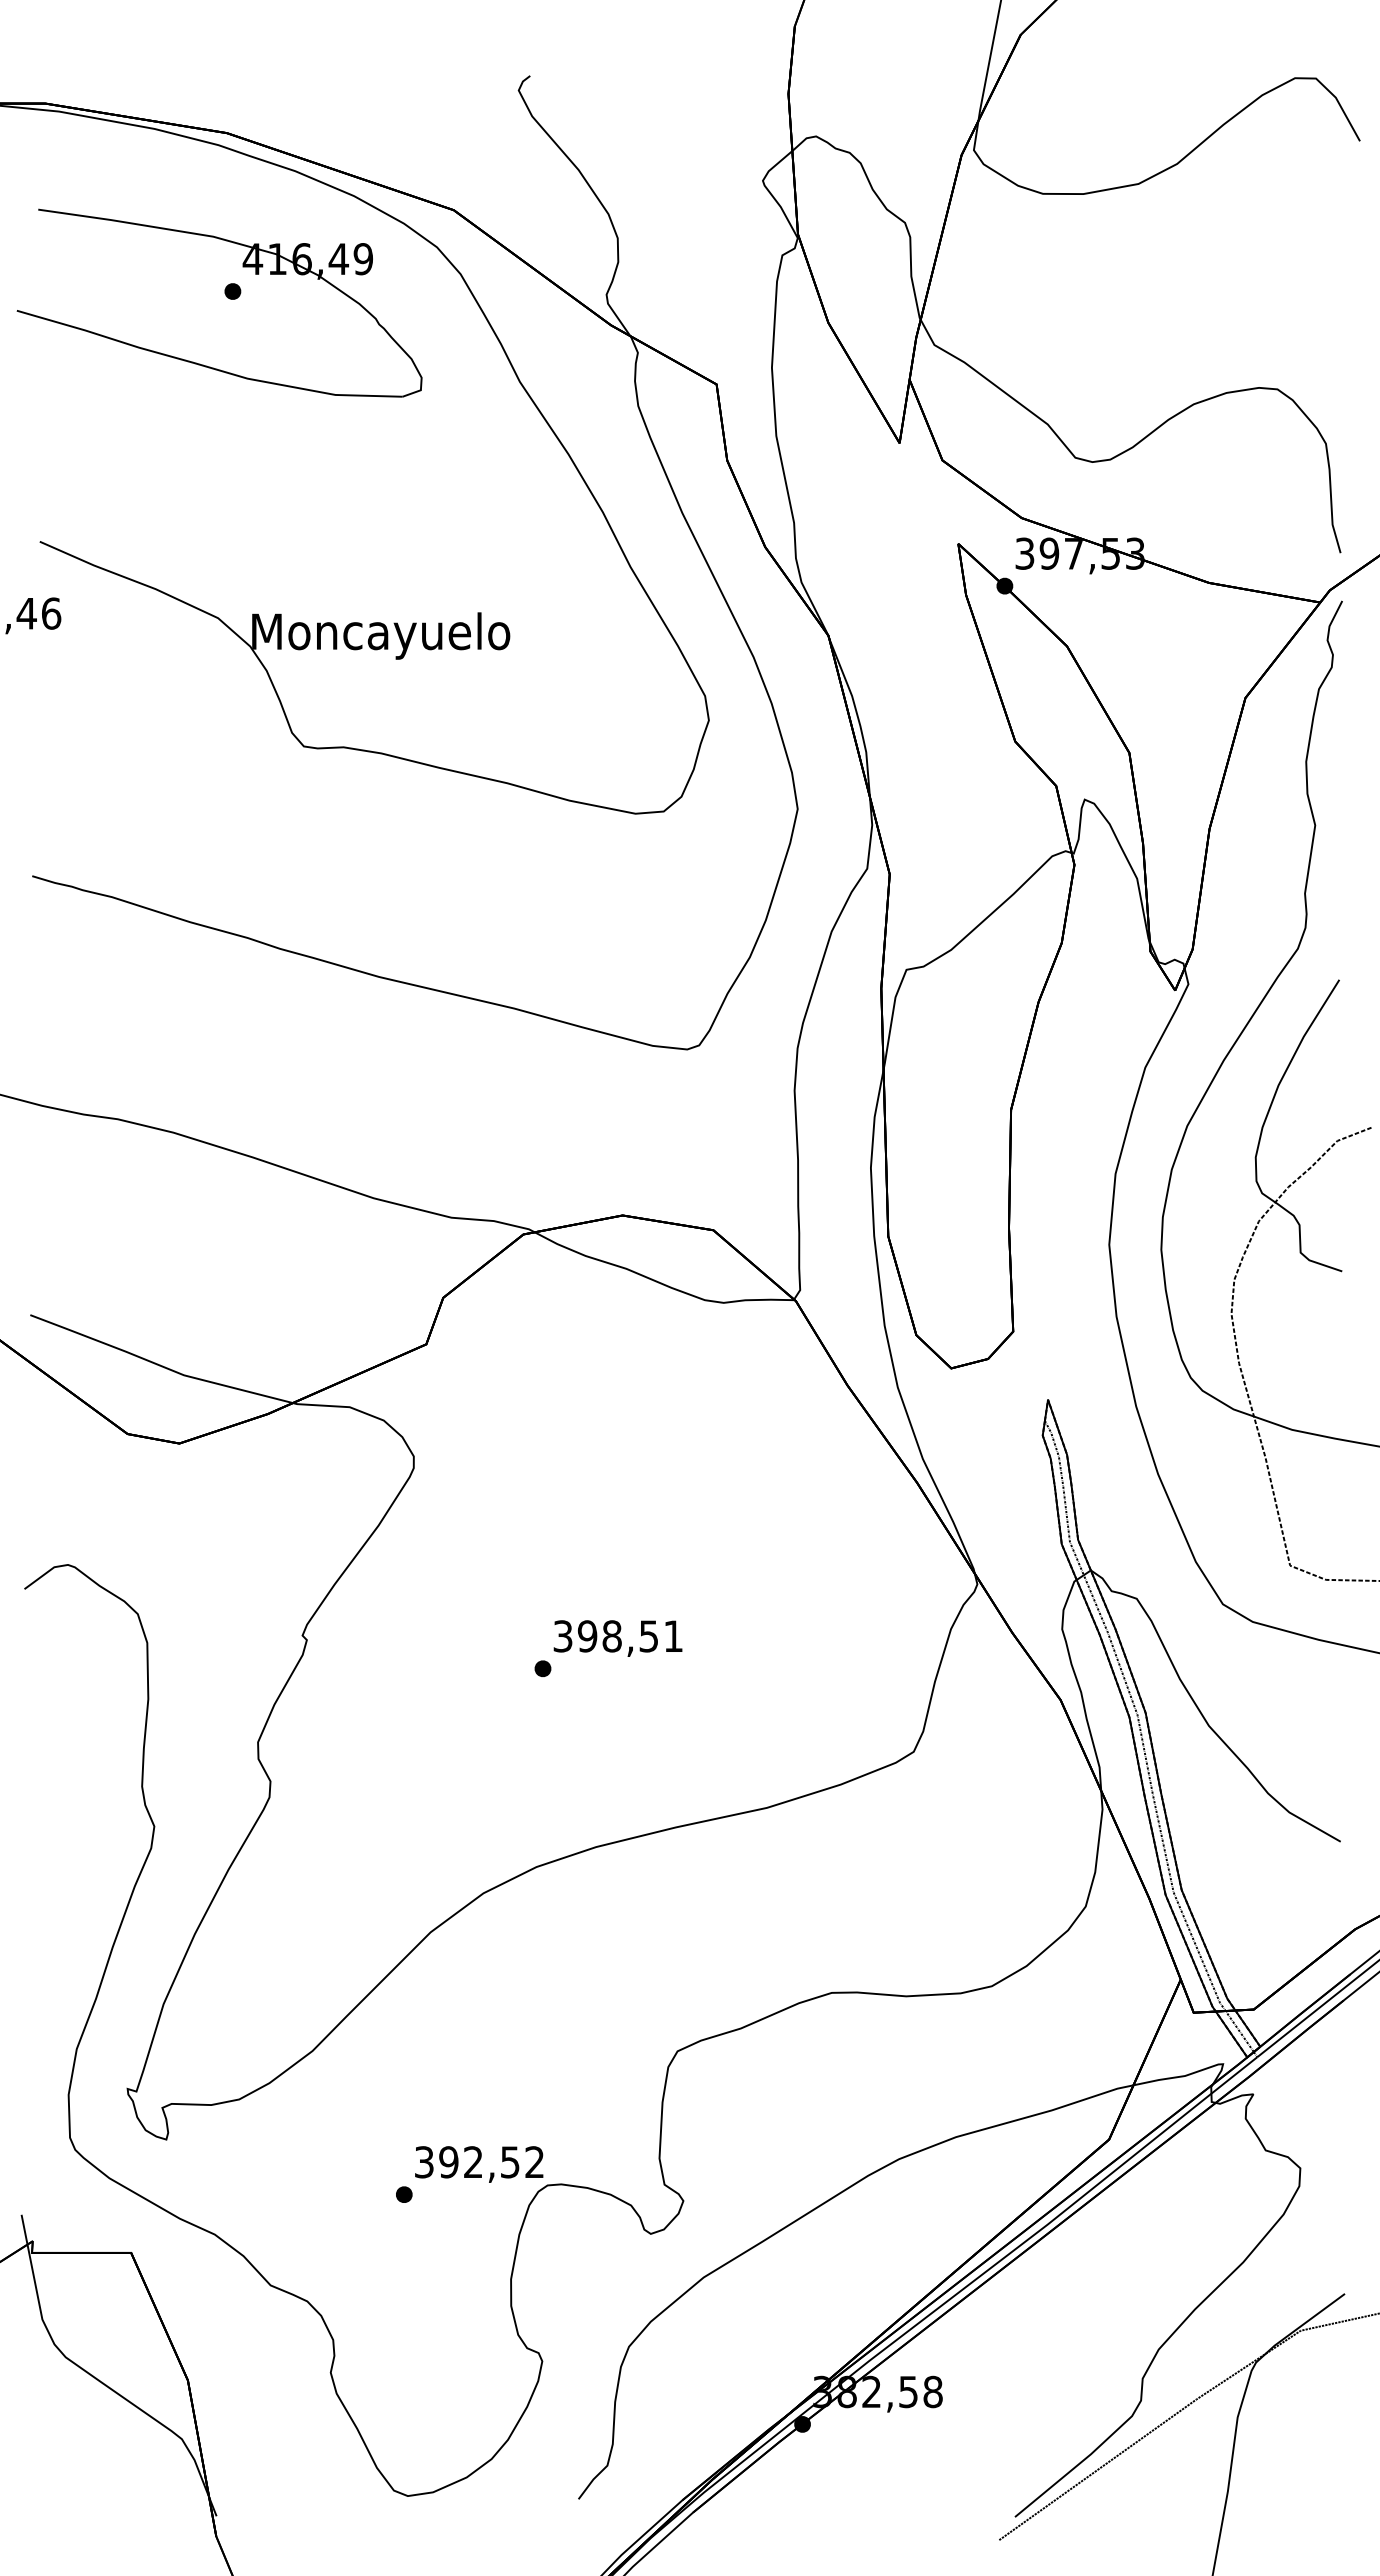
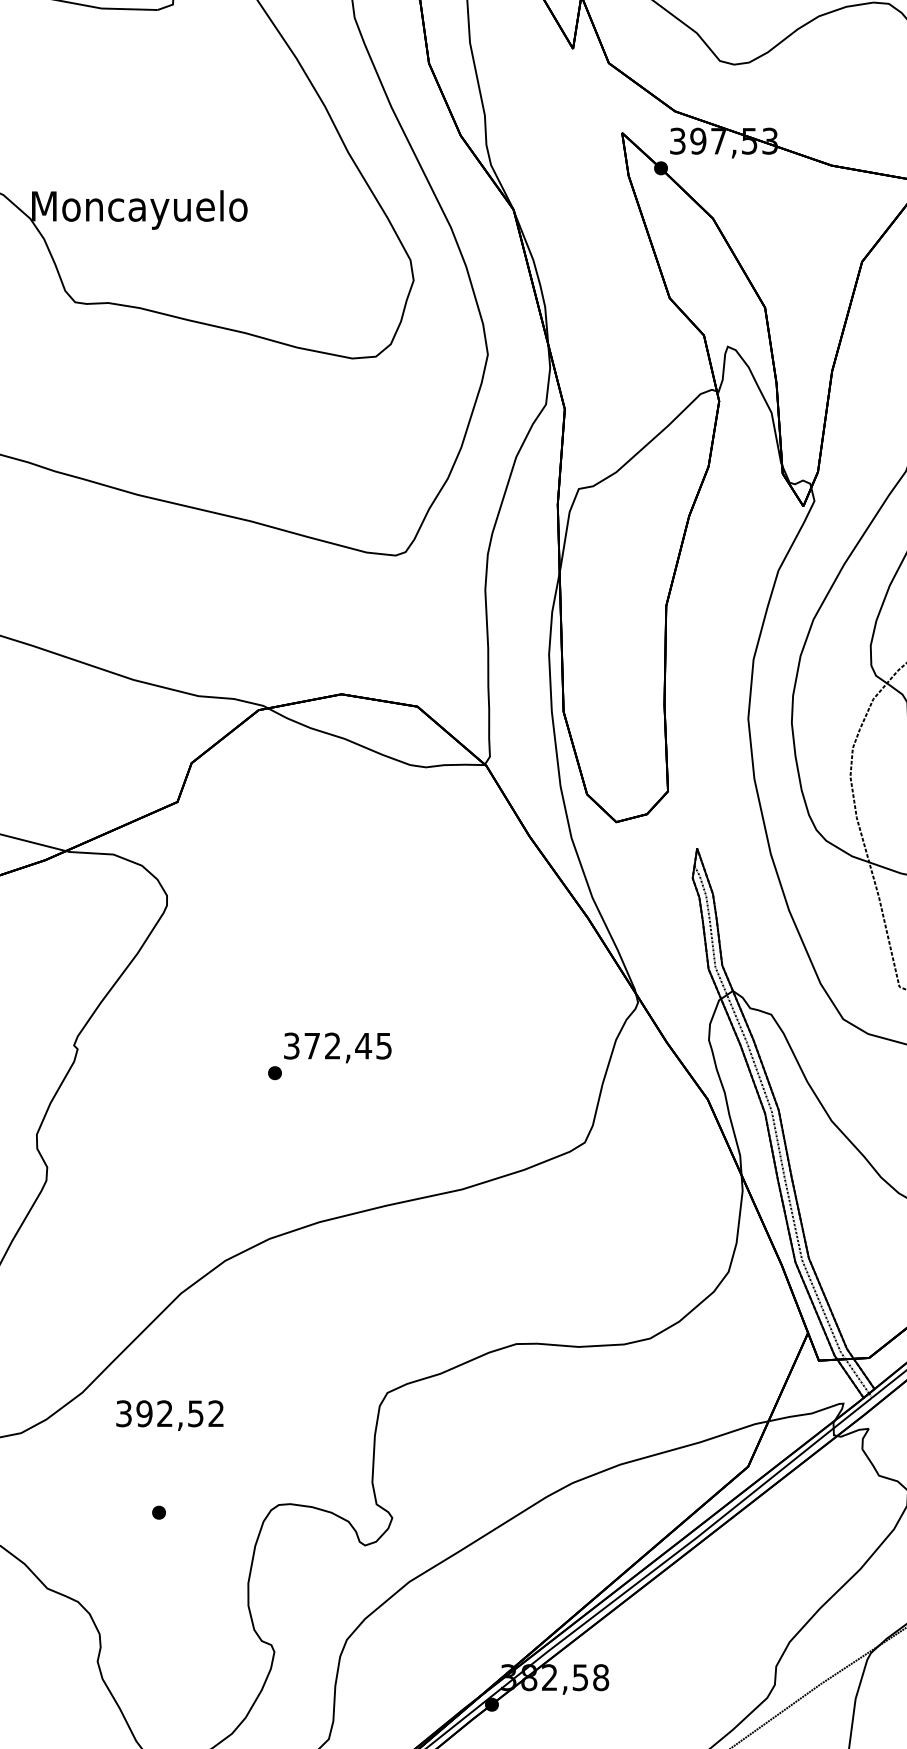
text: (629, 1636) -> (347, 1046), 398,51 -> 372,45
text: (479, 2164) -> (170, 1415), moved

